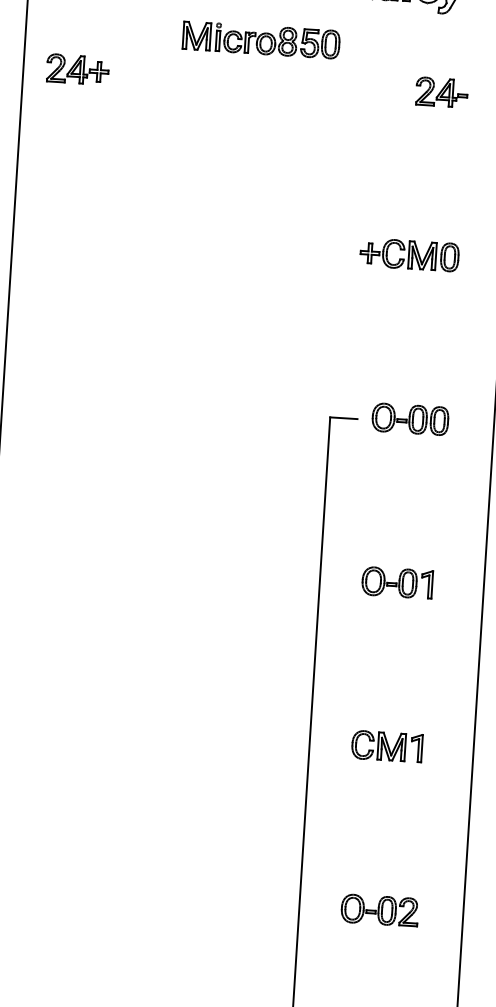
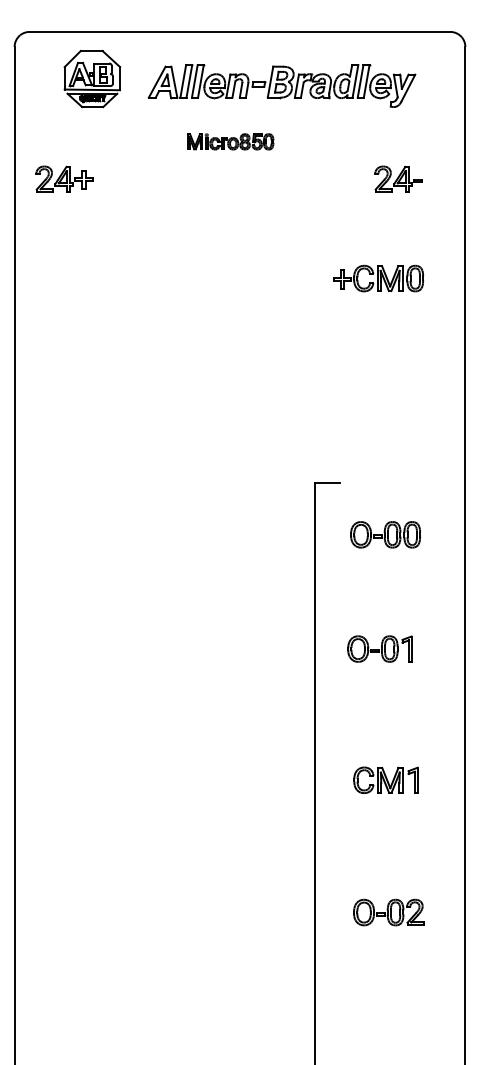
part: (261, 39) -> (230, 141), size x0.6
part: (409, 254) -> (378, 278), moved
part: (410, 418) -> (385, 534), moved
part: (396, 582) -> (379, 648), moved
part: (379, 910) -> (388, 912), moved

